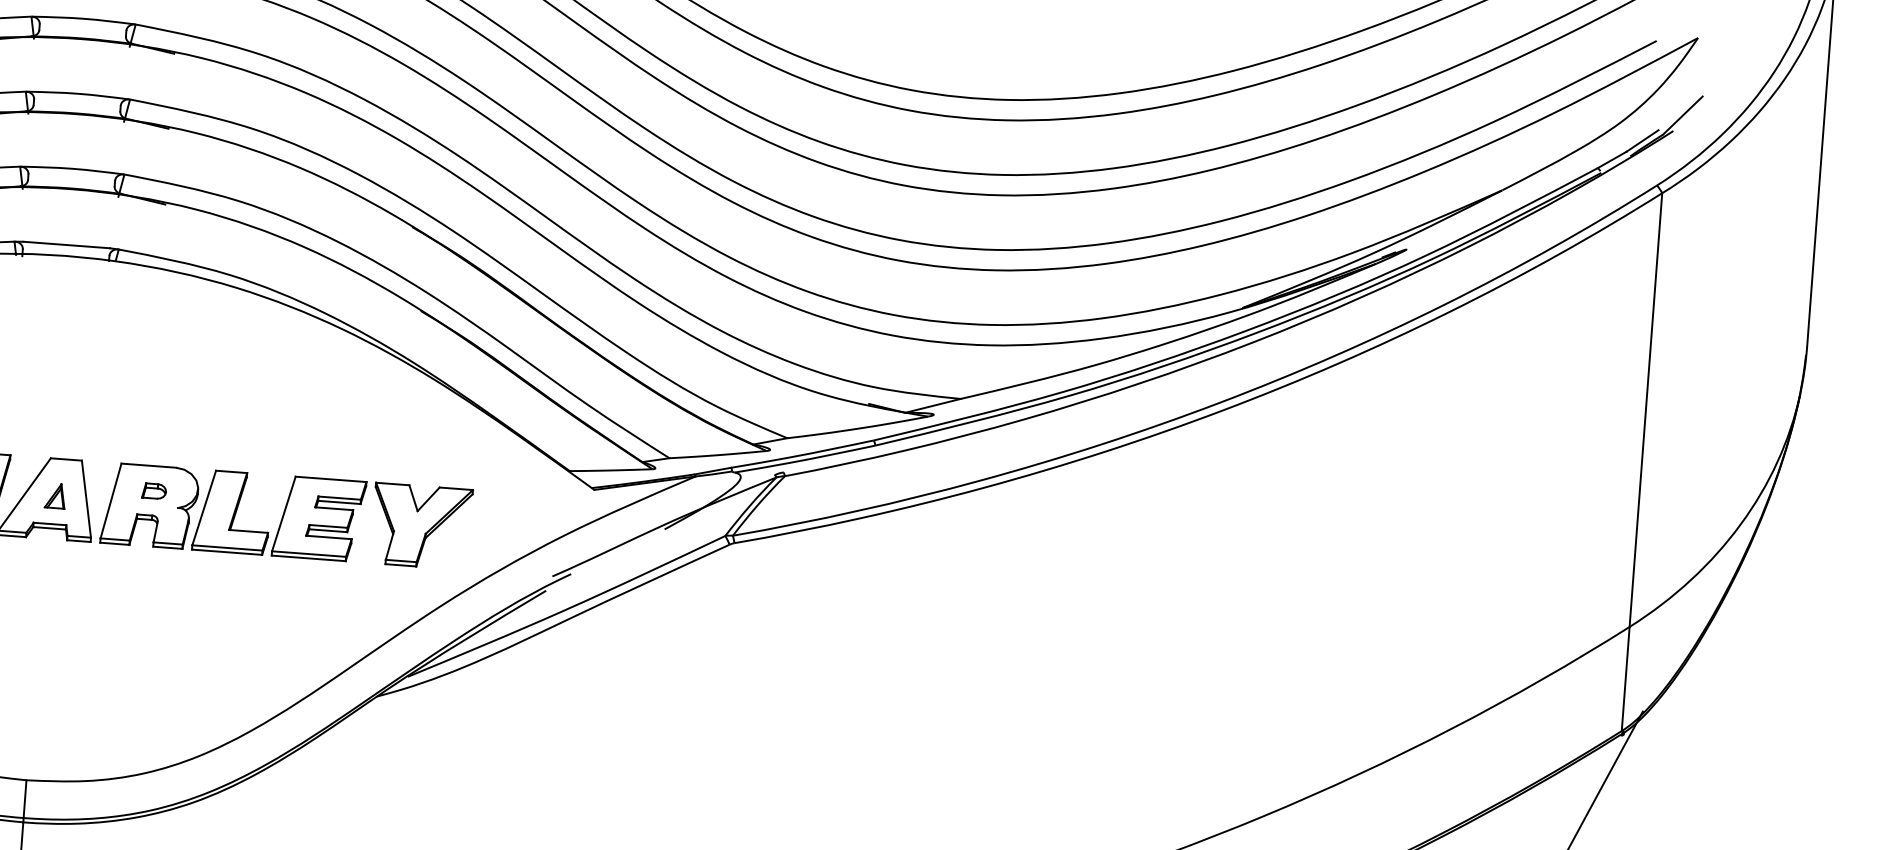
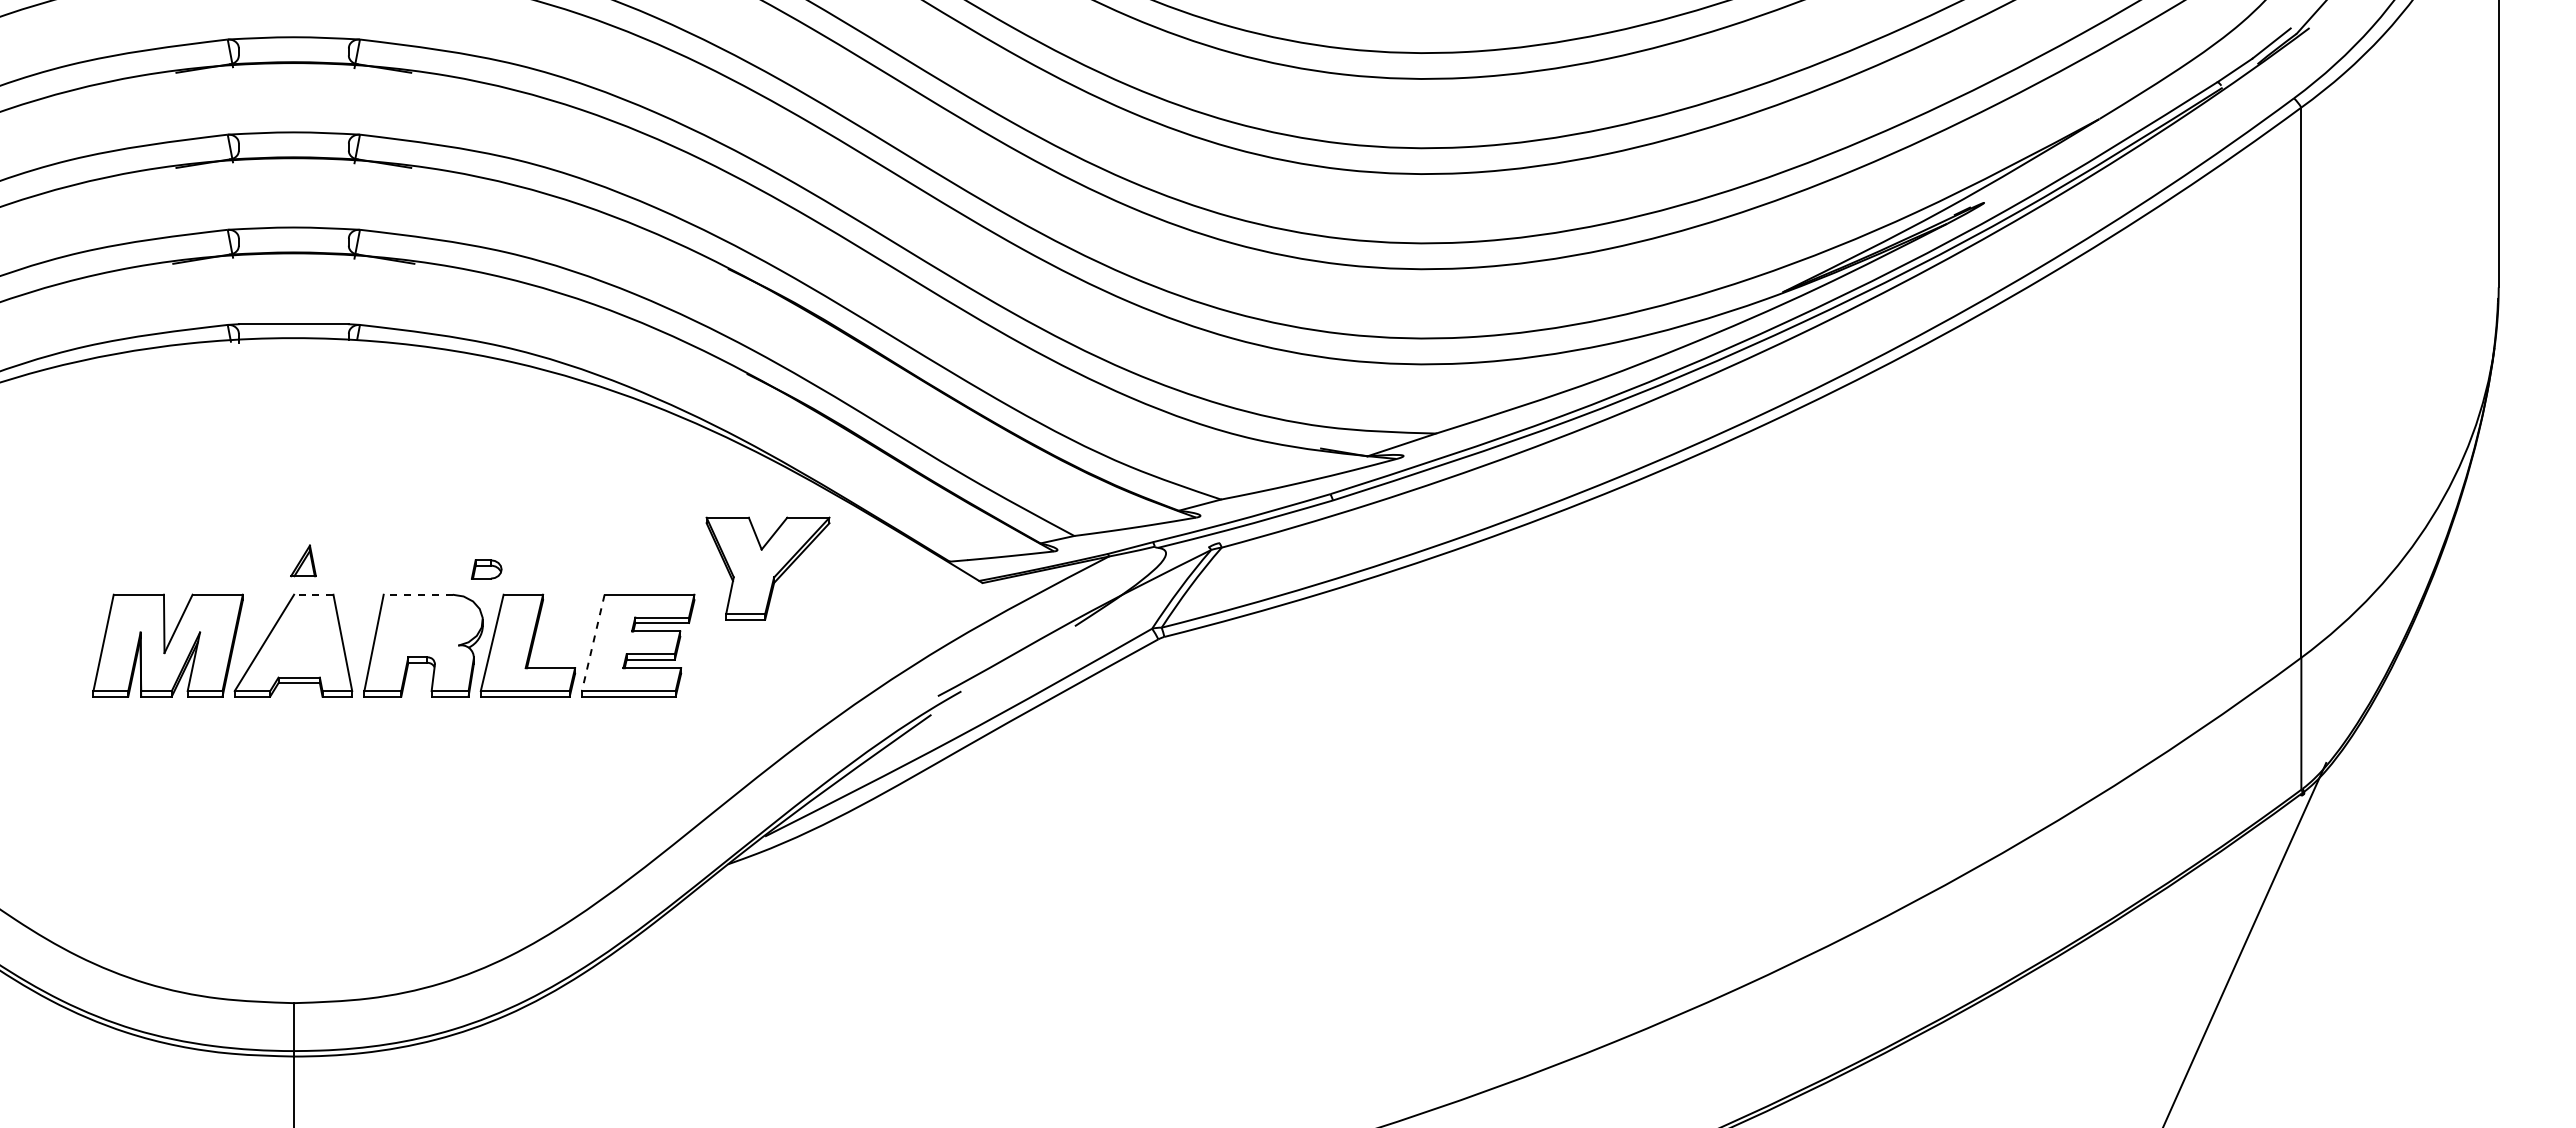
line: (66, 459) -> (313, 594), solid -> dashed
line: (148, 465) -> (418, 594), solid -> dashed
part: (154, 491) -> (486, 569), moved
part: (55, 495) -> (303, 560), moved
line: (284, 514) -> (593, 643), solid -> dashed
part: (421, 526) -> (767, 568), moved

